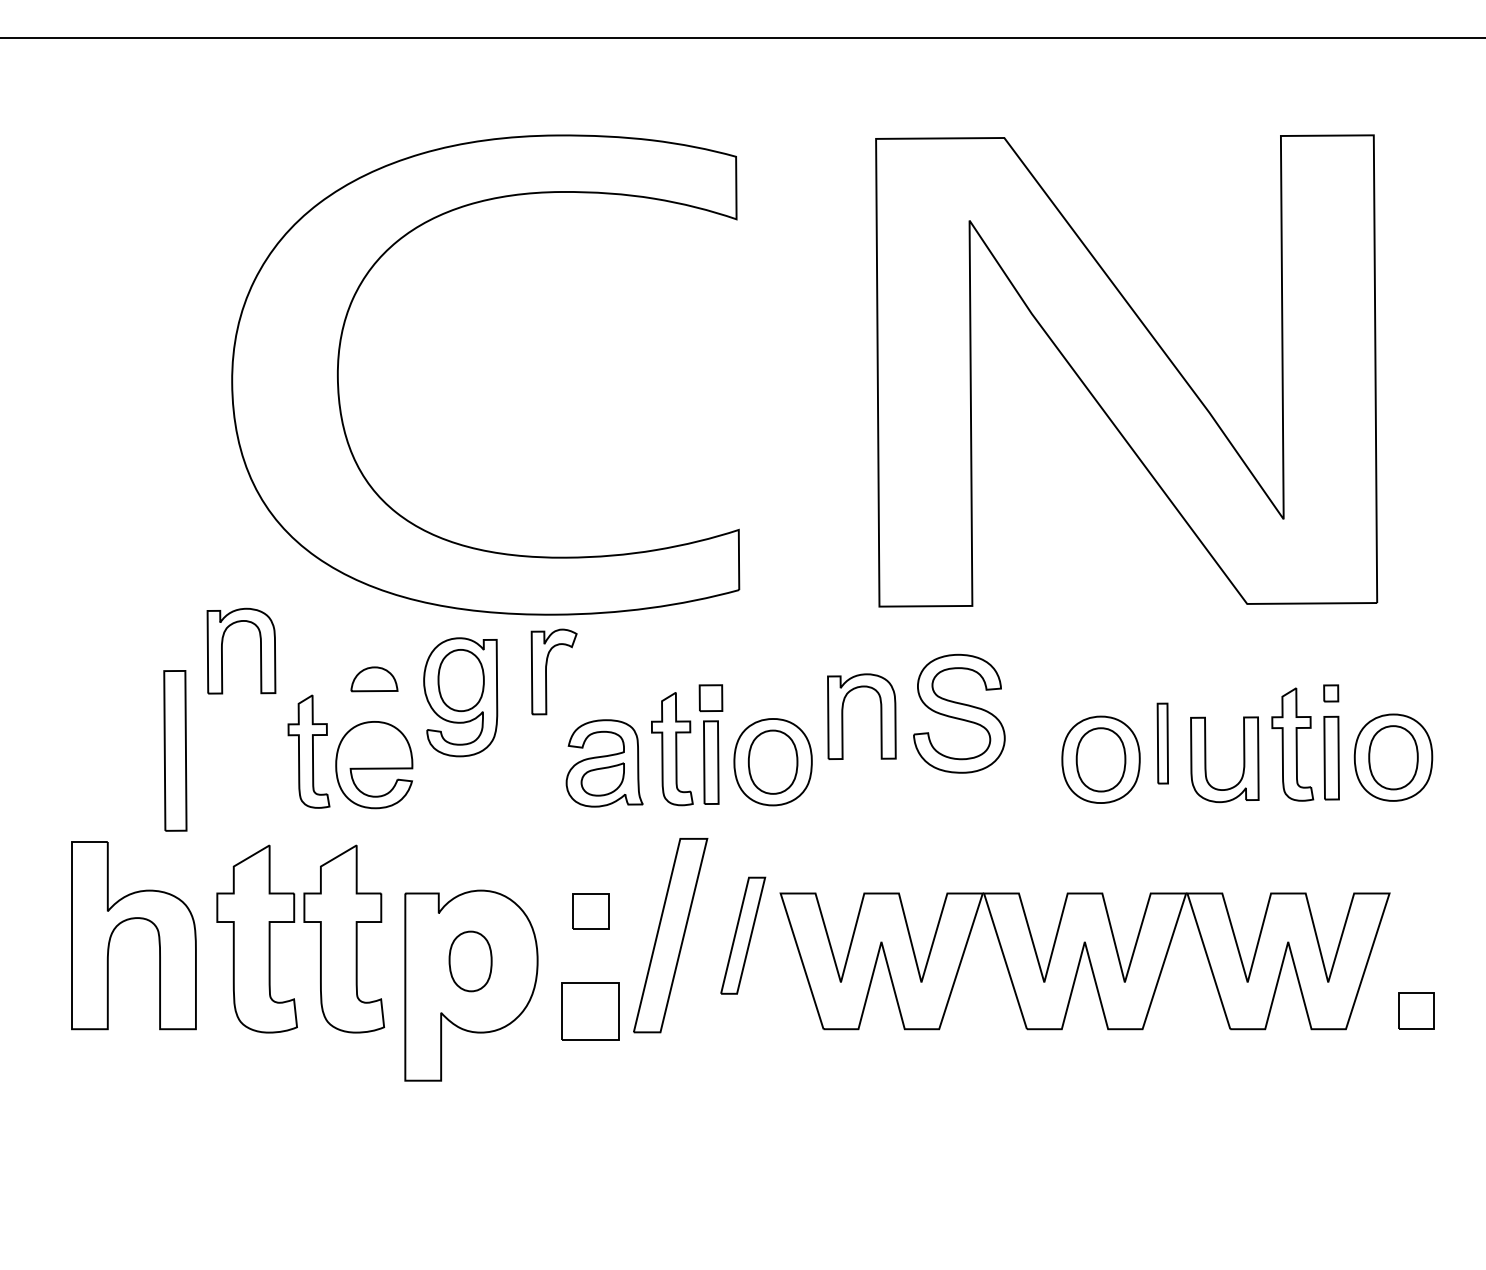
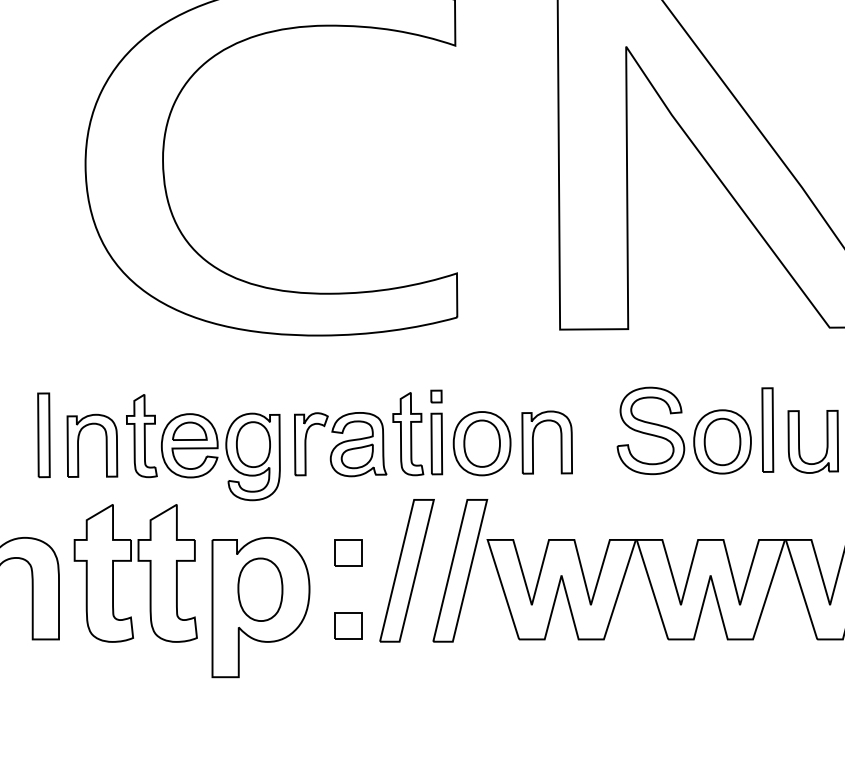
part: (222, 650) -> (78, 445), moved
part: (546, 671) -> (305, 443), moved
part: (374, 679) -> (189, 431), moved
part: (460, 697) -> (252, 457), moved
part: (710, 697) -> (436, 396), size x0.62
part: (959, 713) -> (651, 430), moved
part: (843, 716) -> (533, 442), moved
part: (1162, 743) -> (767, 429), size x1.43
part: (175, 750) -> (44, 435), size x0.71
part: (742, 935) -> (459, 570), size x1.67
part: (470, 961) -> (260, 589), size x1.43
part: (590, 1010) -> (348, 625), size x0.62

